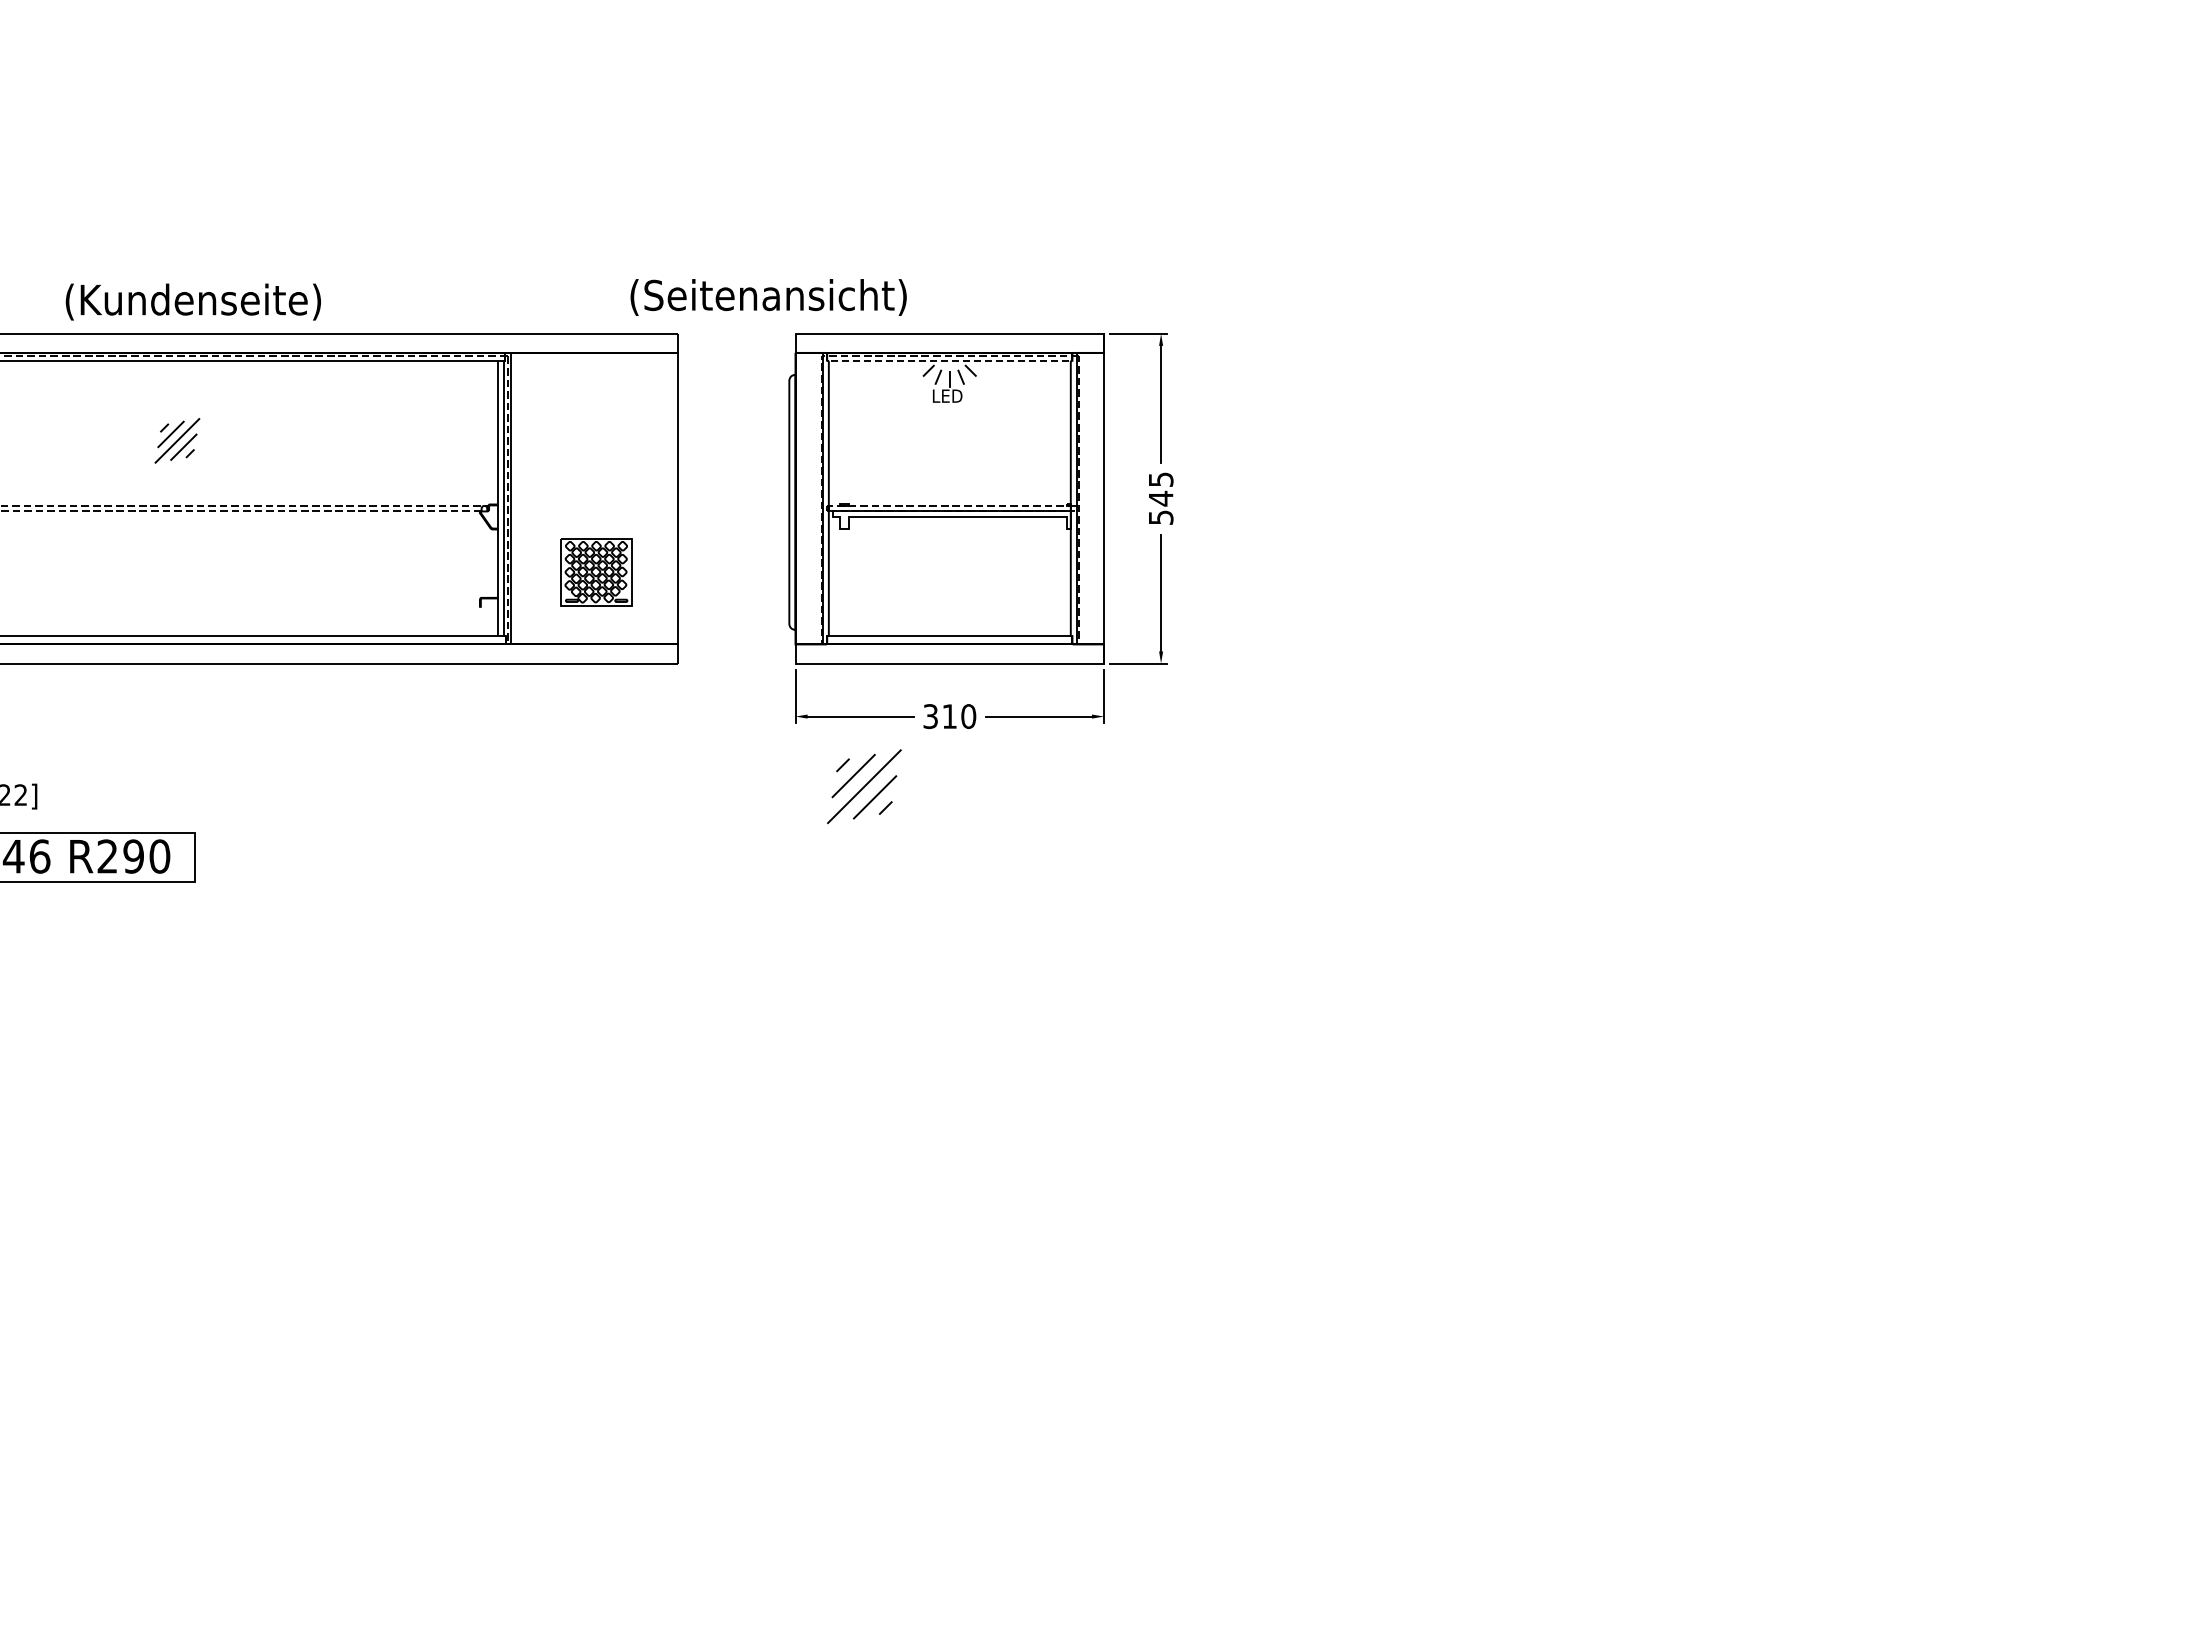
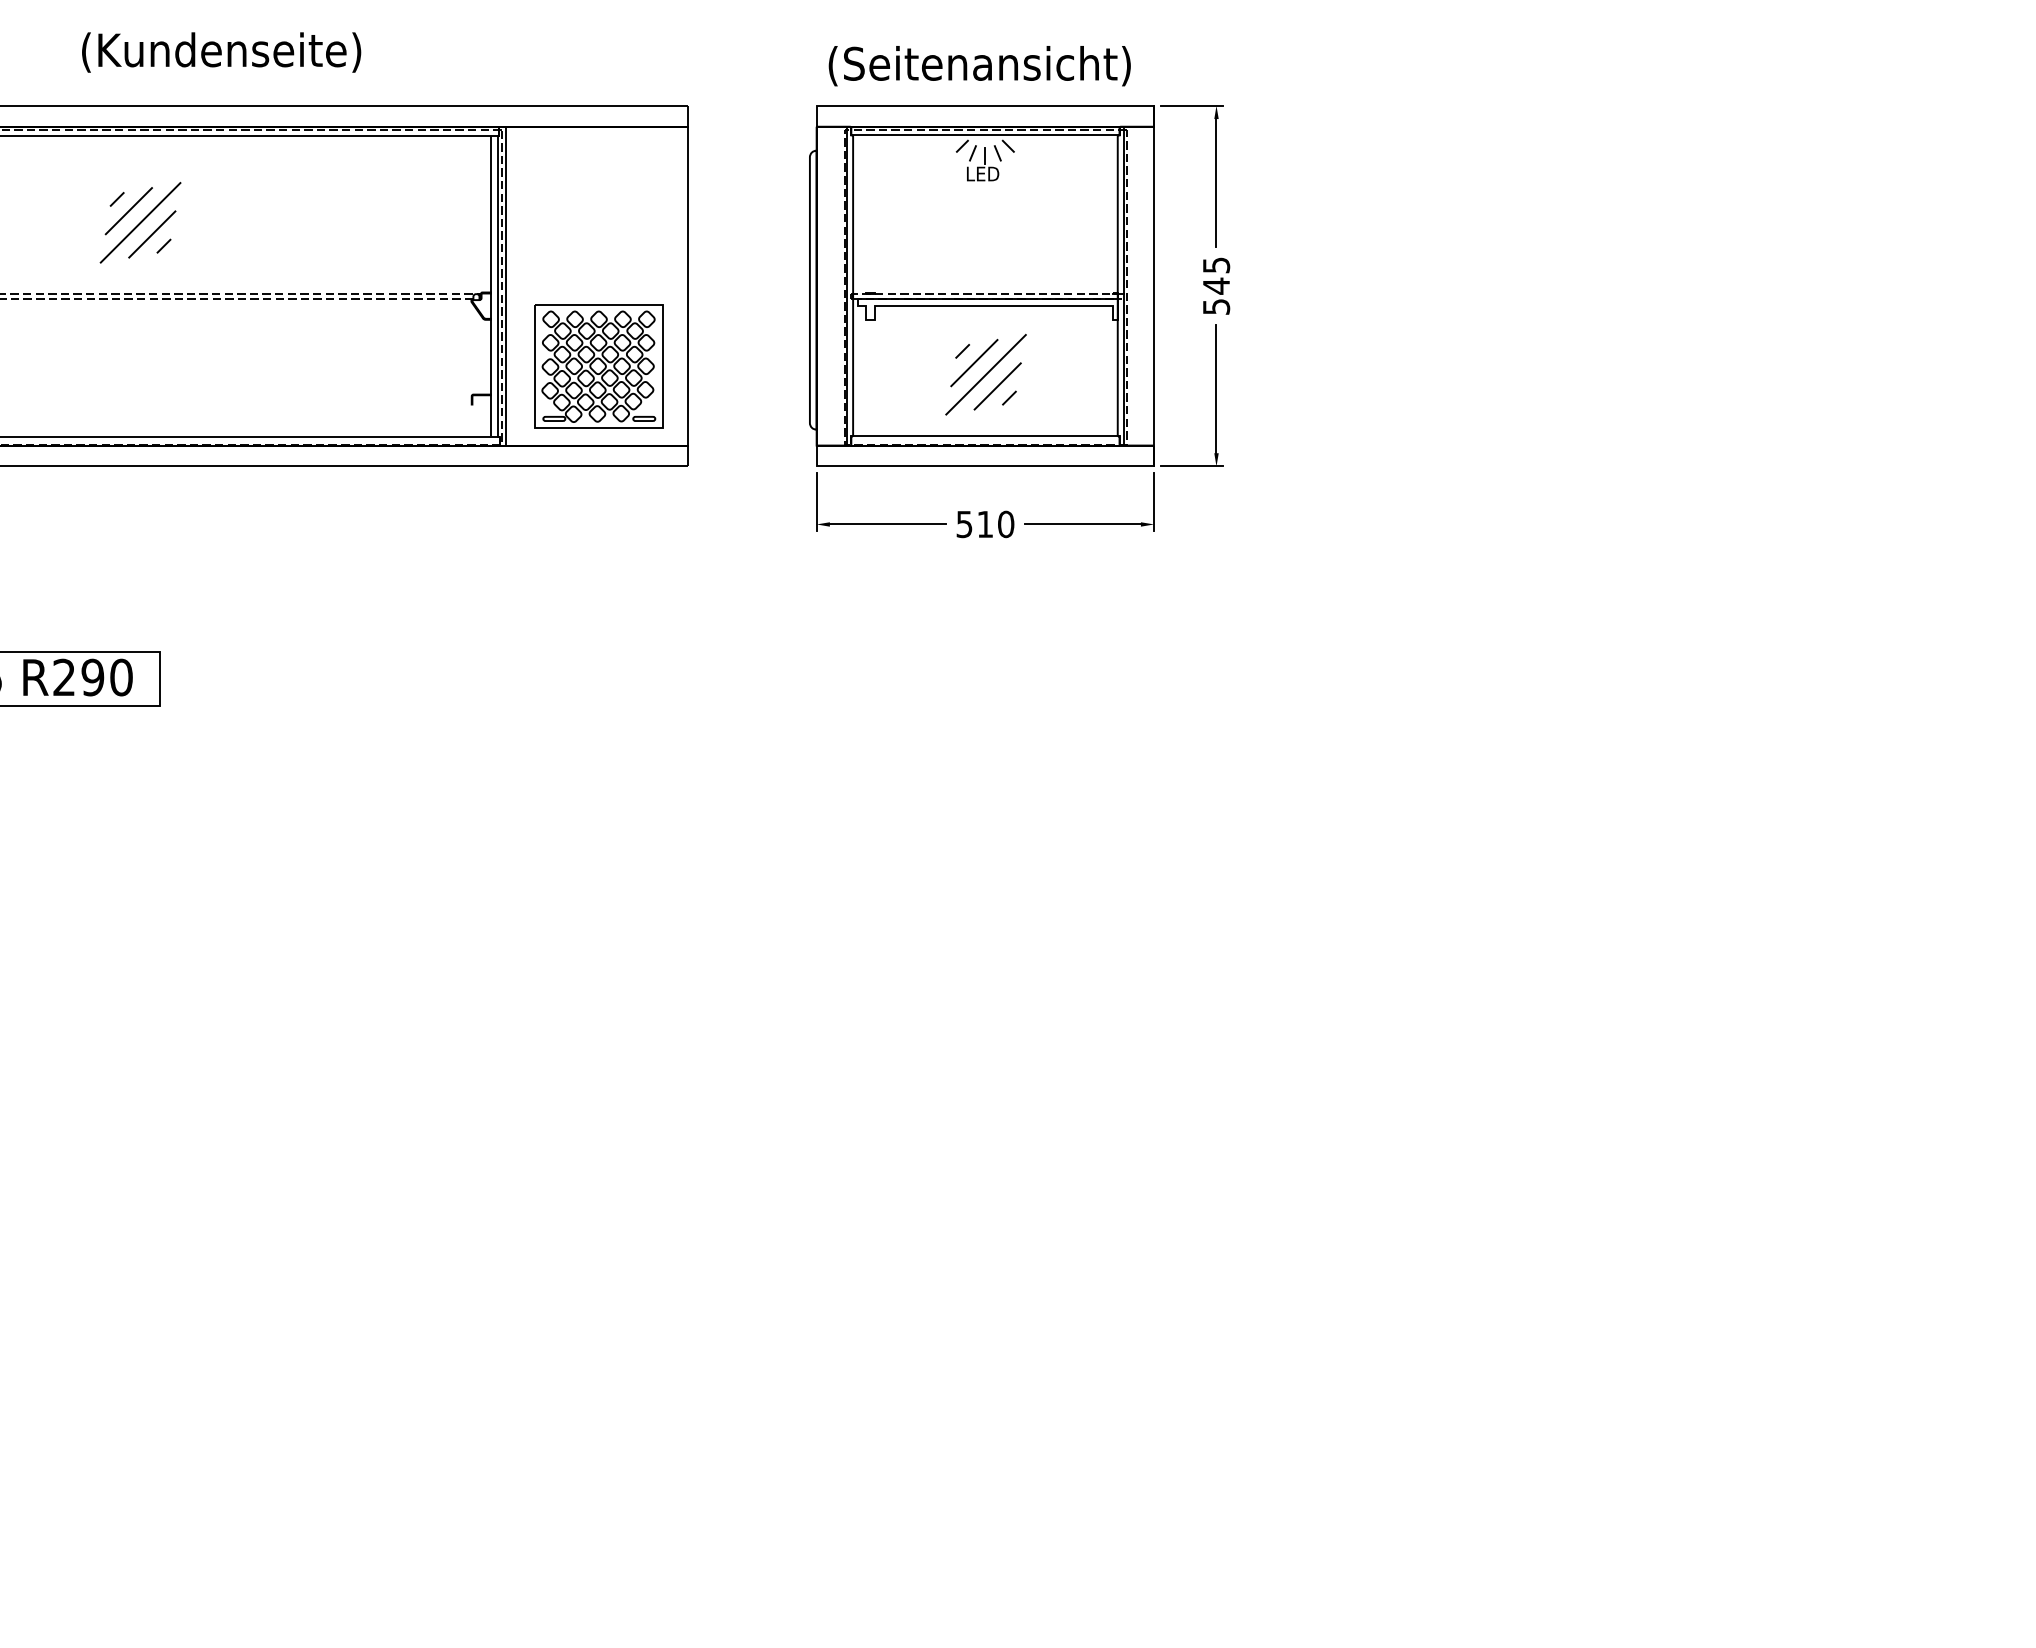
text: (768, 297) -> (979, 66), moved
text: (192, 301) -> (220, 51), moved
line: (949, 360) -> (985, 135), dashed -> solid
part: (177, 440) -> (140, 222), size x1.67
part: (596, 571) -> (599, 365), size x1.67
text: (930, 716) -> (964, 524), 310 -> 510
part: (864, 786) -> (986, 374), moved

